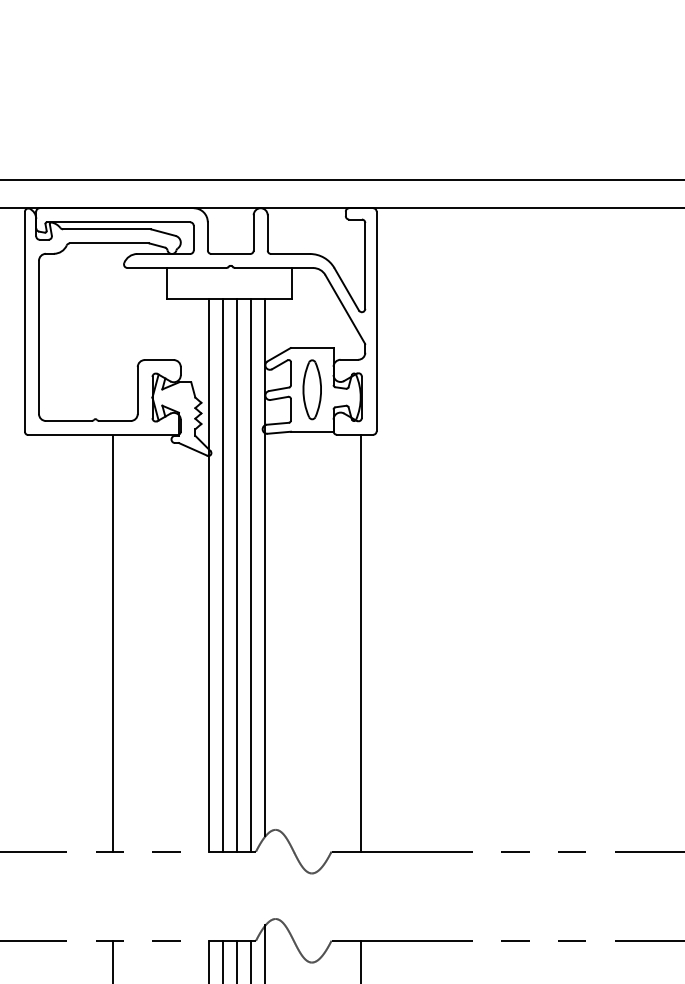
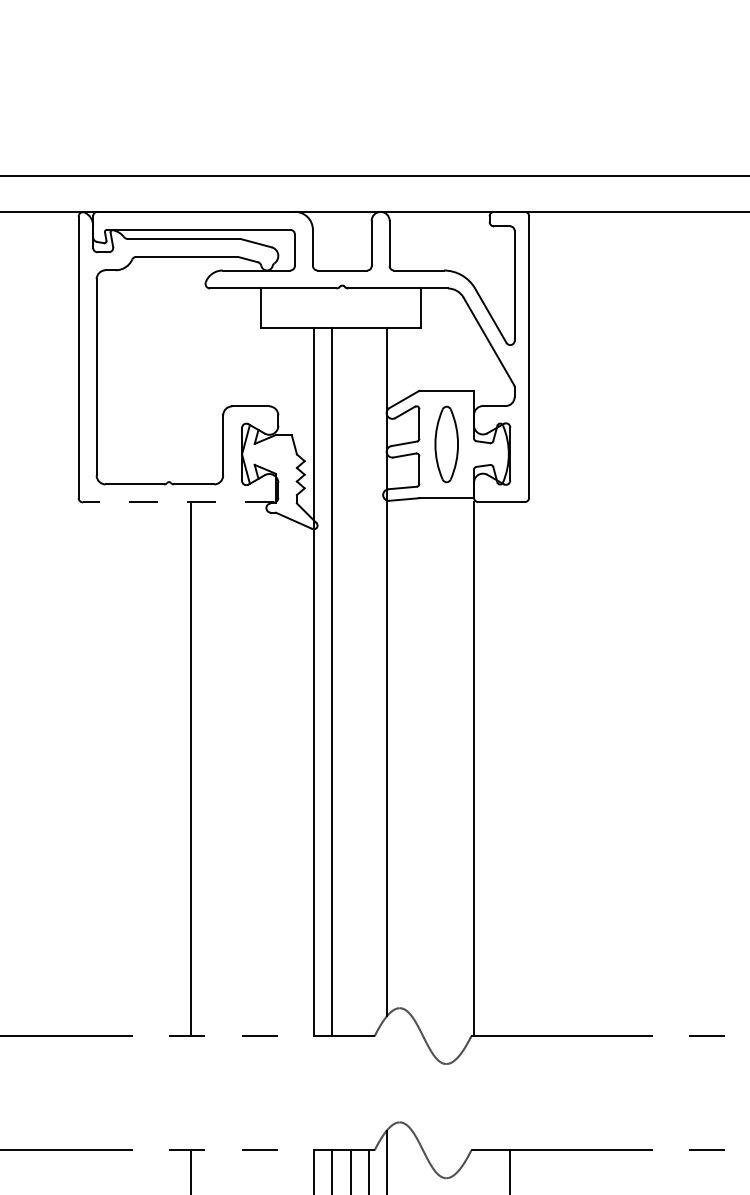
line: (102, 435) -> (178, 503), solid -> dashed
line: (237, 575) -> (350, 682), removed
line: (251, 575) -> (368, 682), removed
line: (361, 642) -> (473, 768), moved

